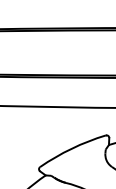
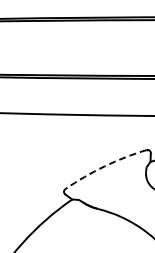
arc: (71, 148) -> (104, 166), solid -> dashed

